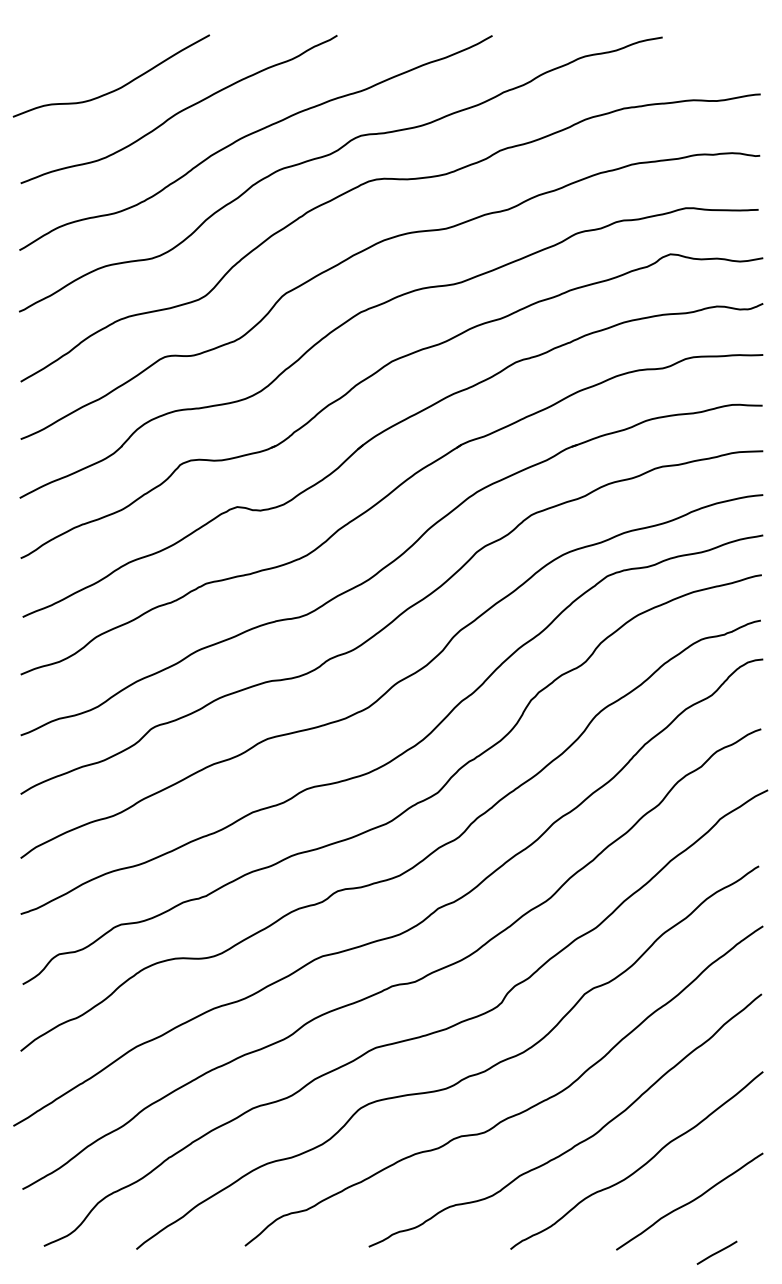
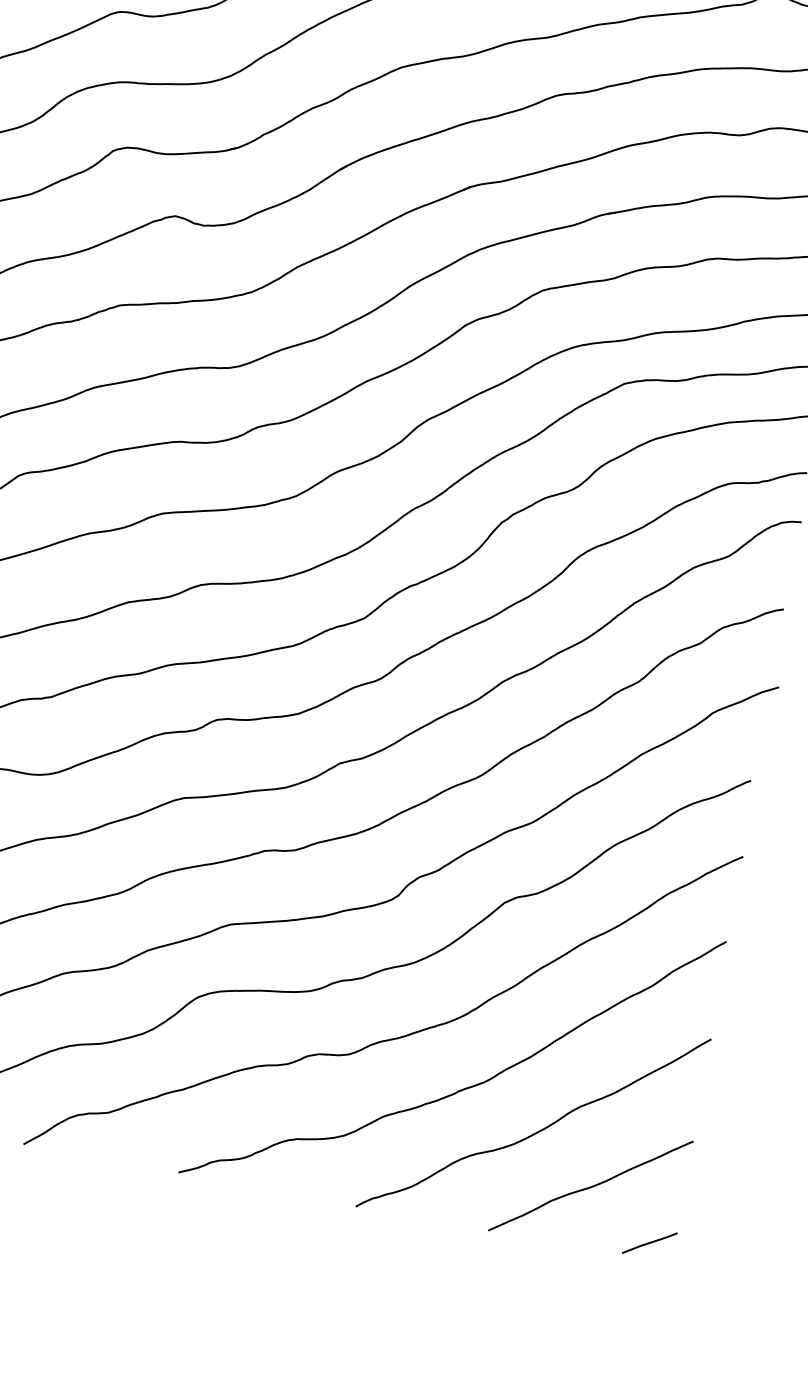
line: (716, 1252) -> (649, 1242), moved

